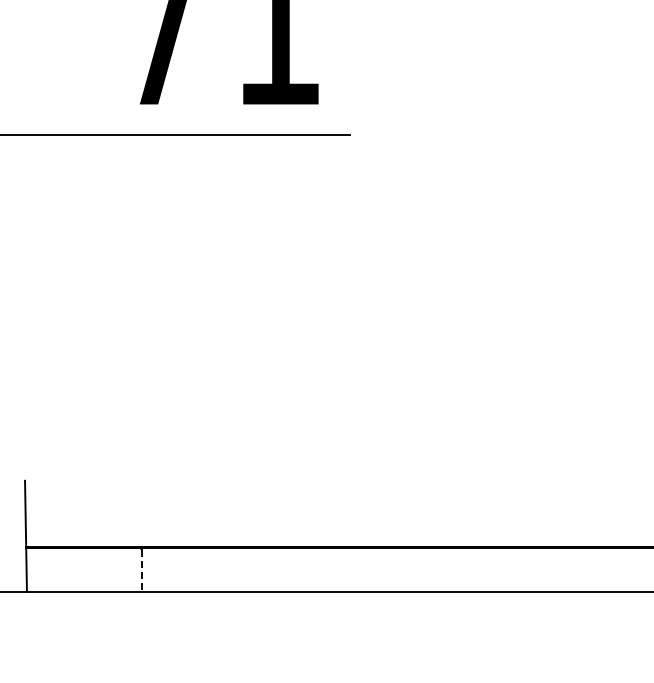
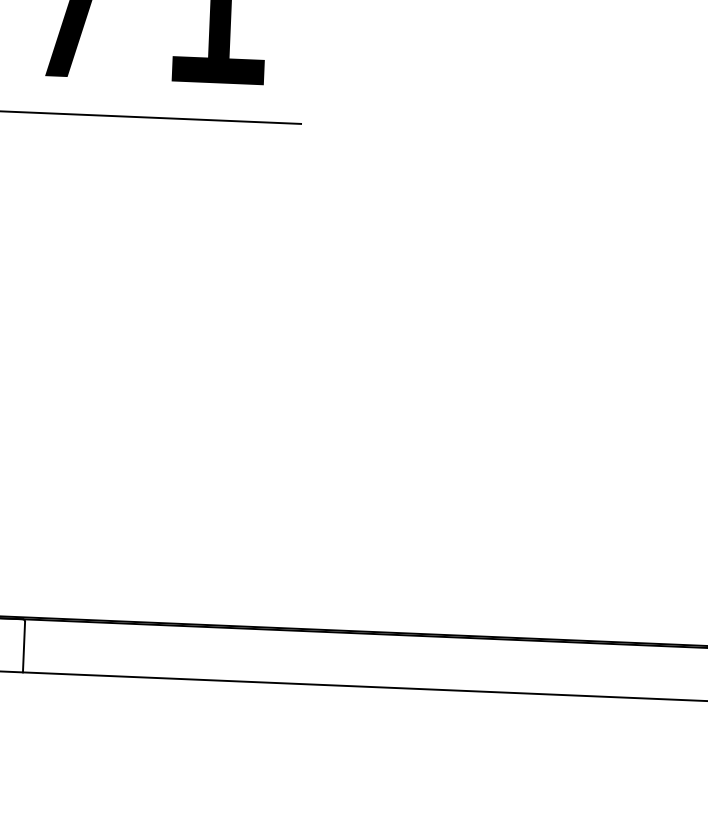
line: (142, 571) -> (24, 647), dashed -> solid

